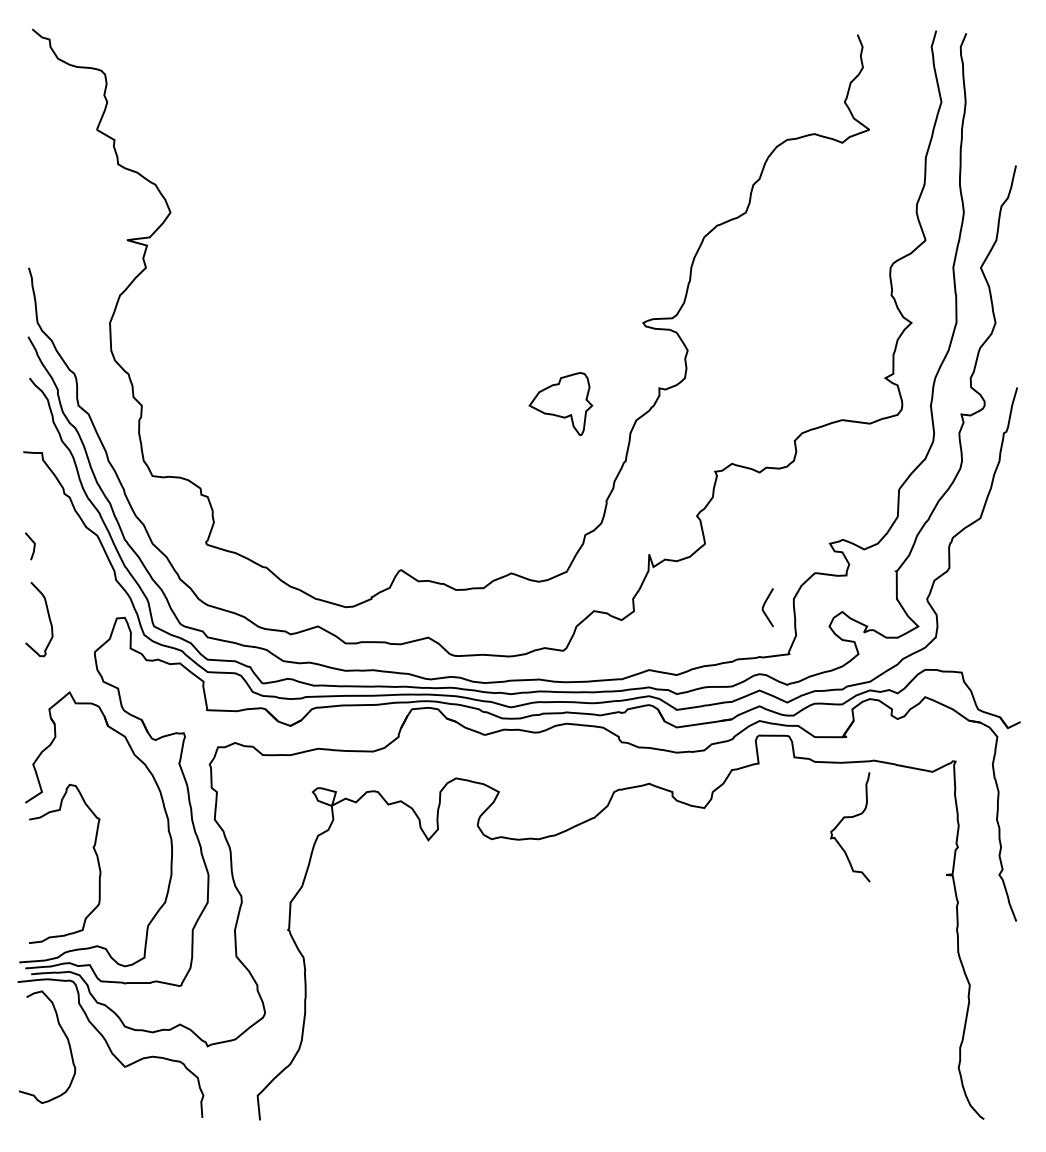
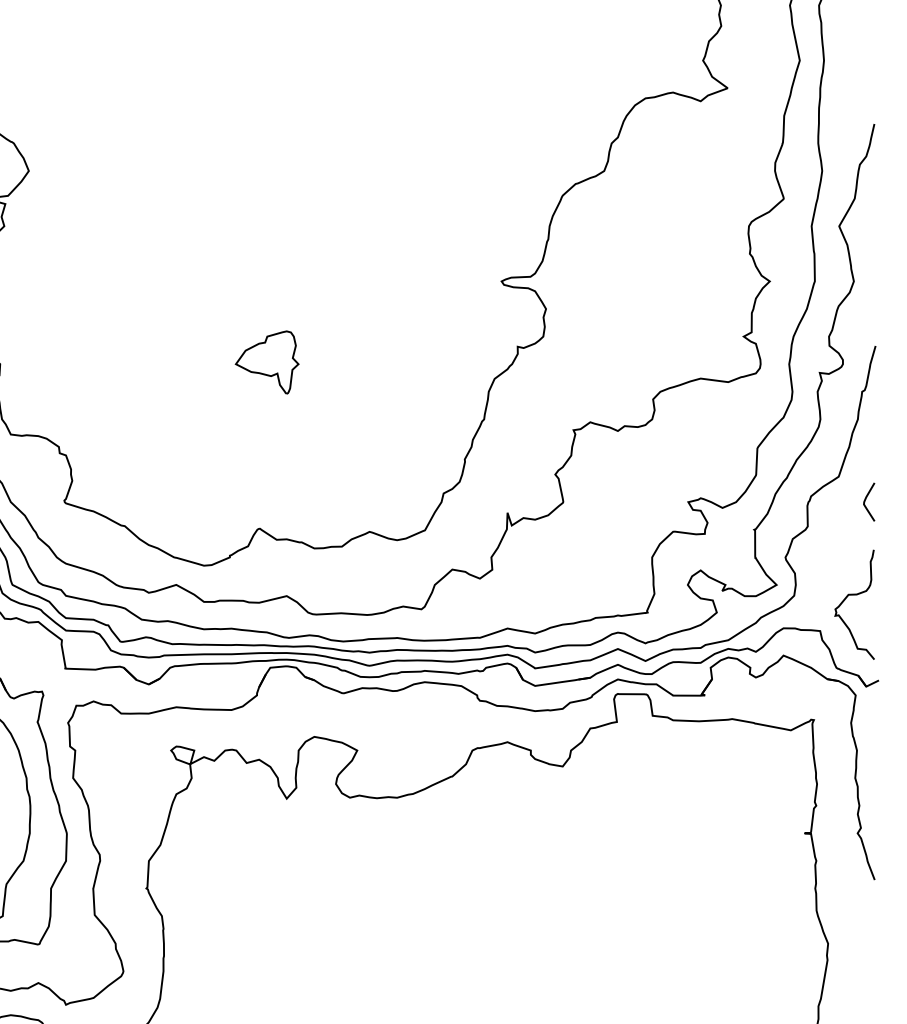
part: (560, 403) -> (266, 361), moved
curve: (764, 606) -> (865, 500), moved
curve: (848, 818) -> (852, 595), moved

